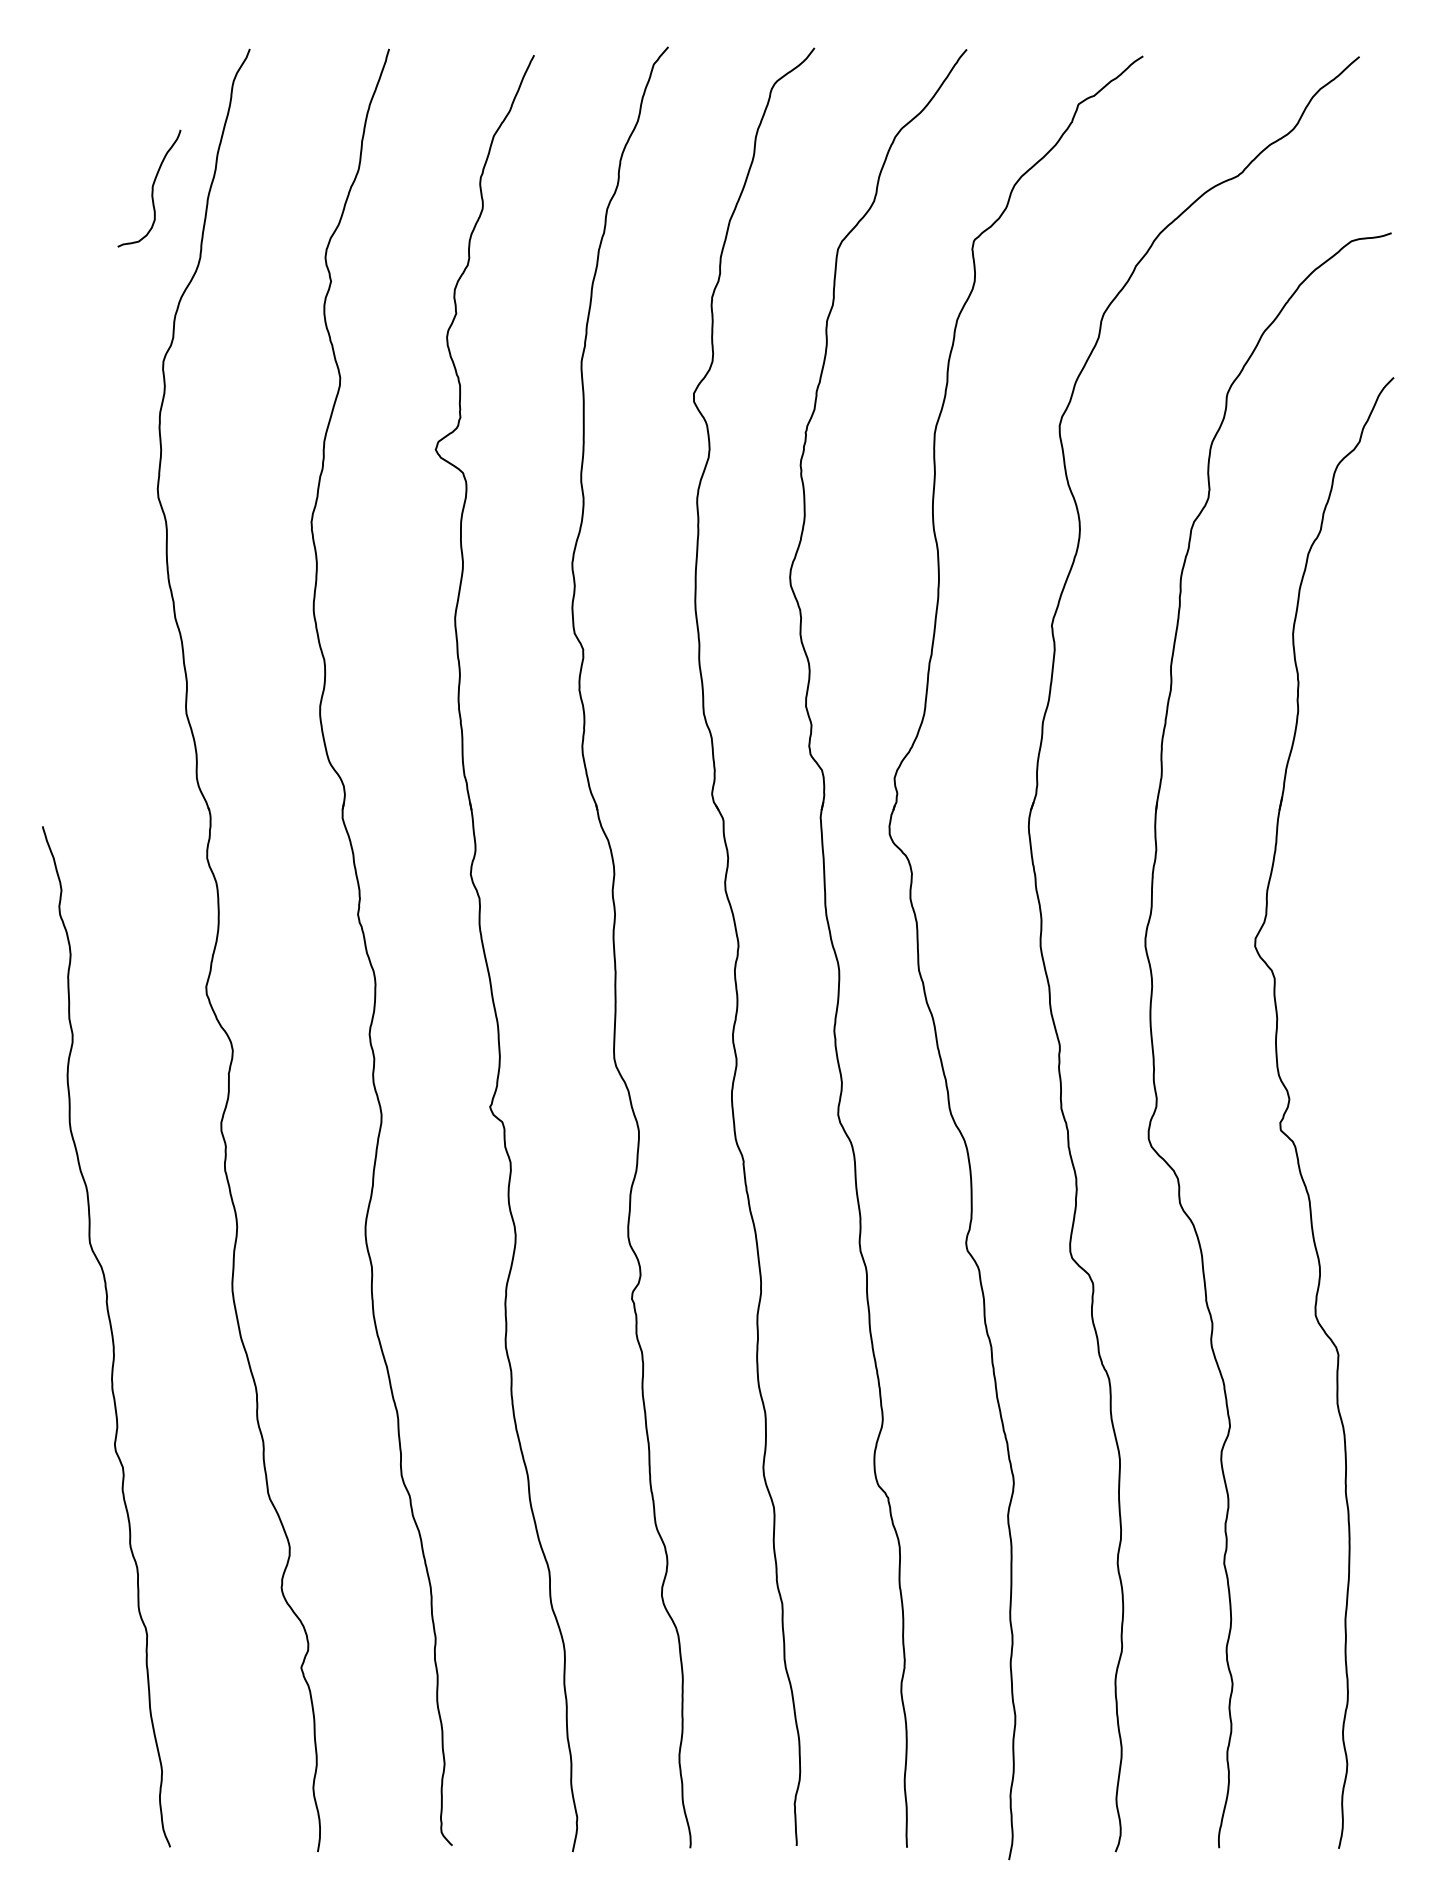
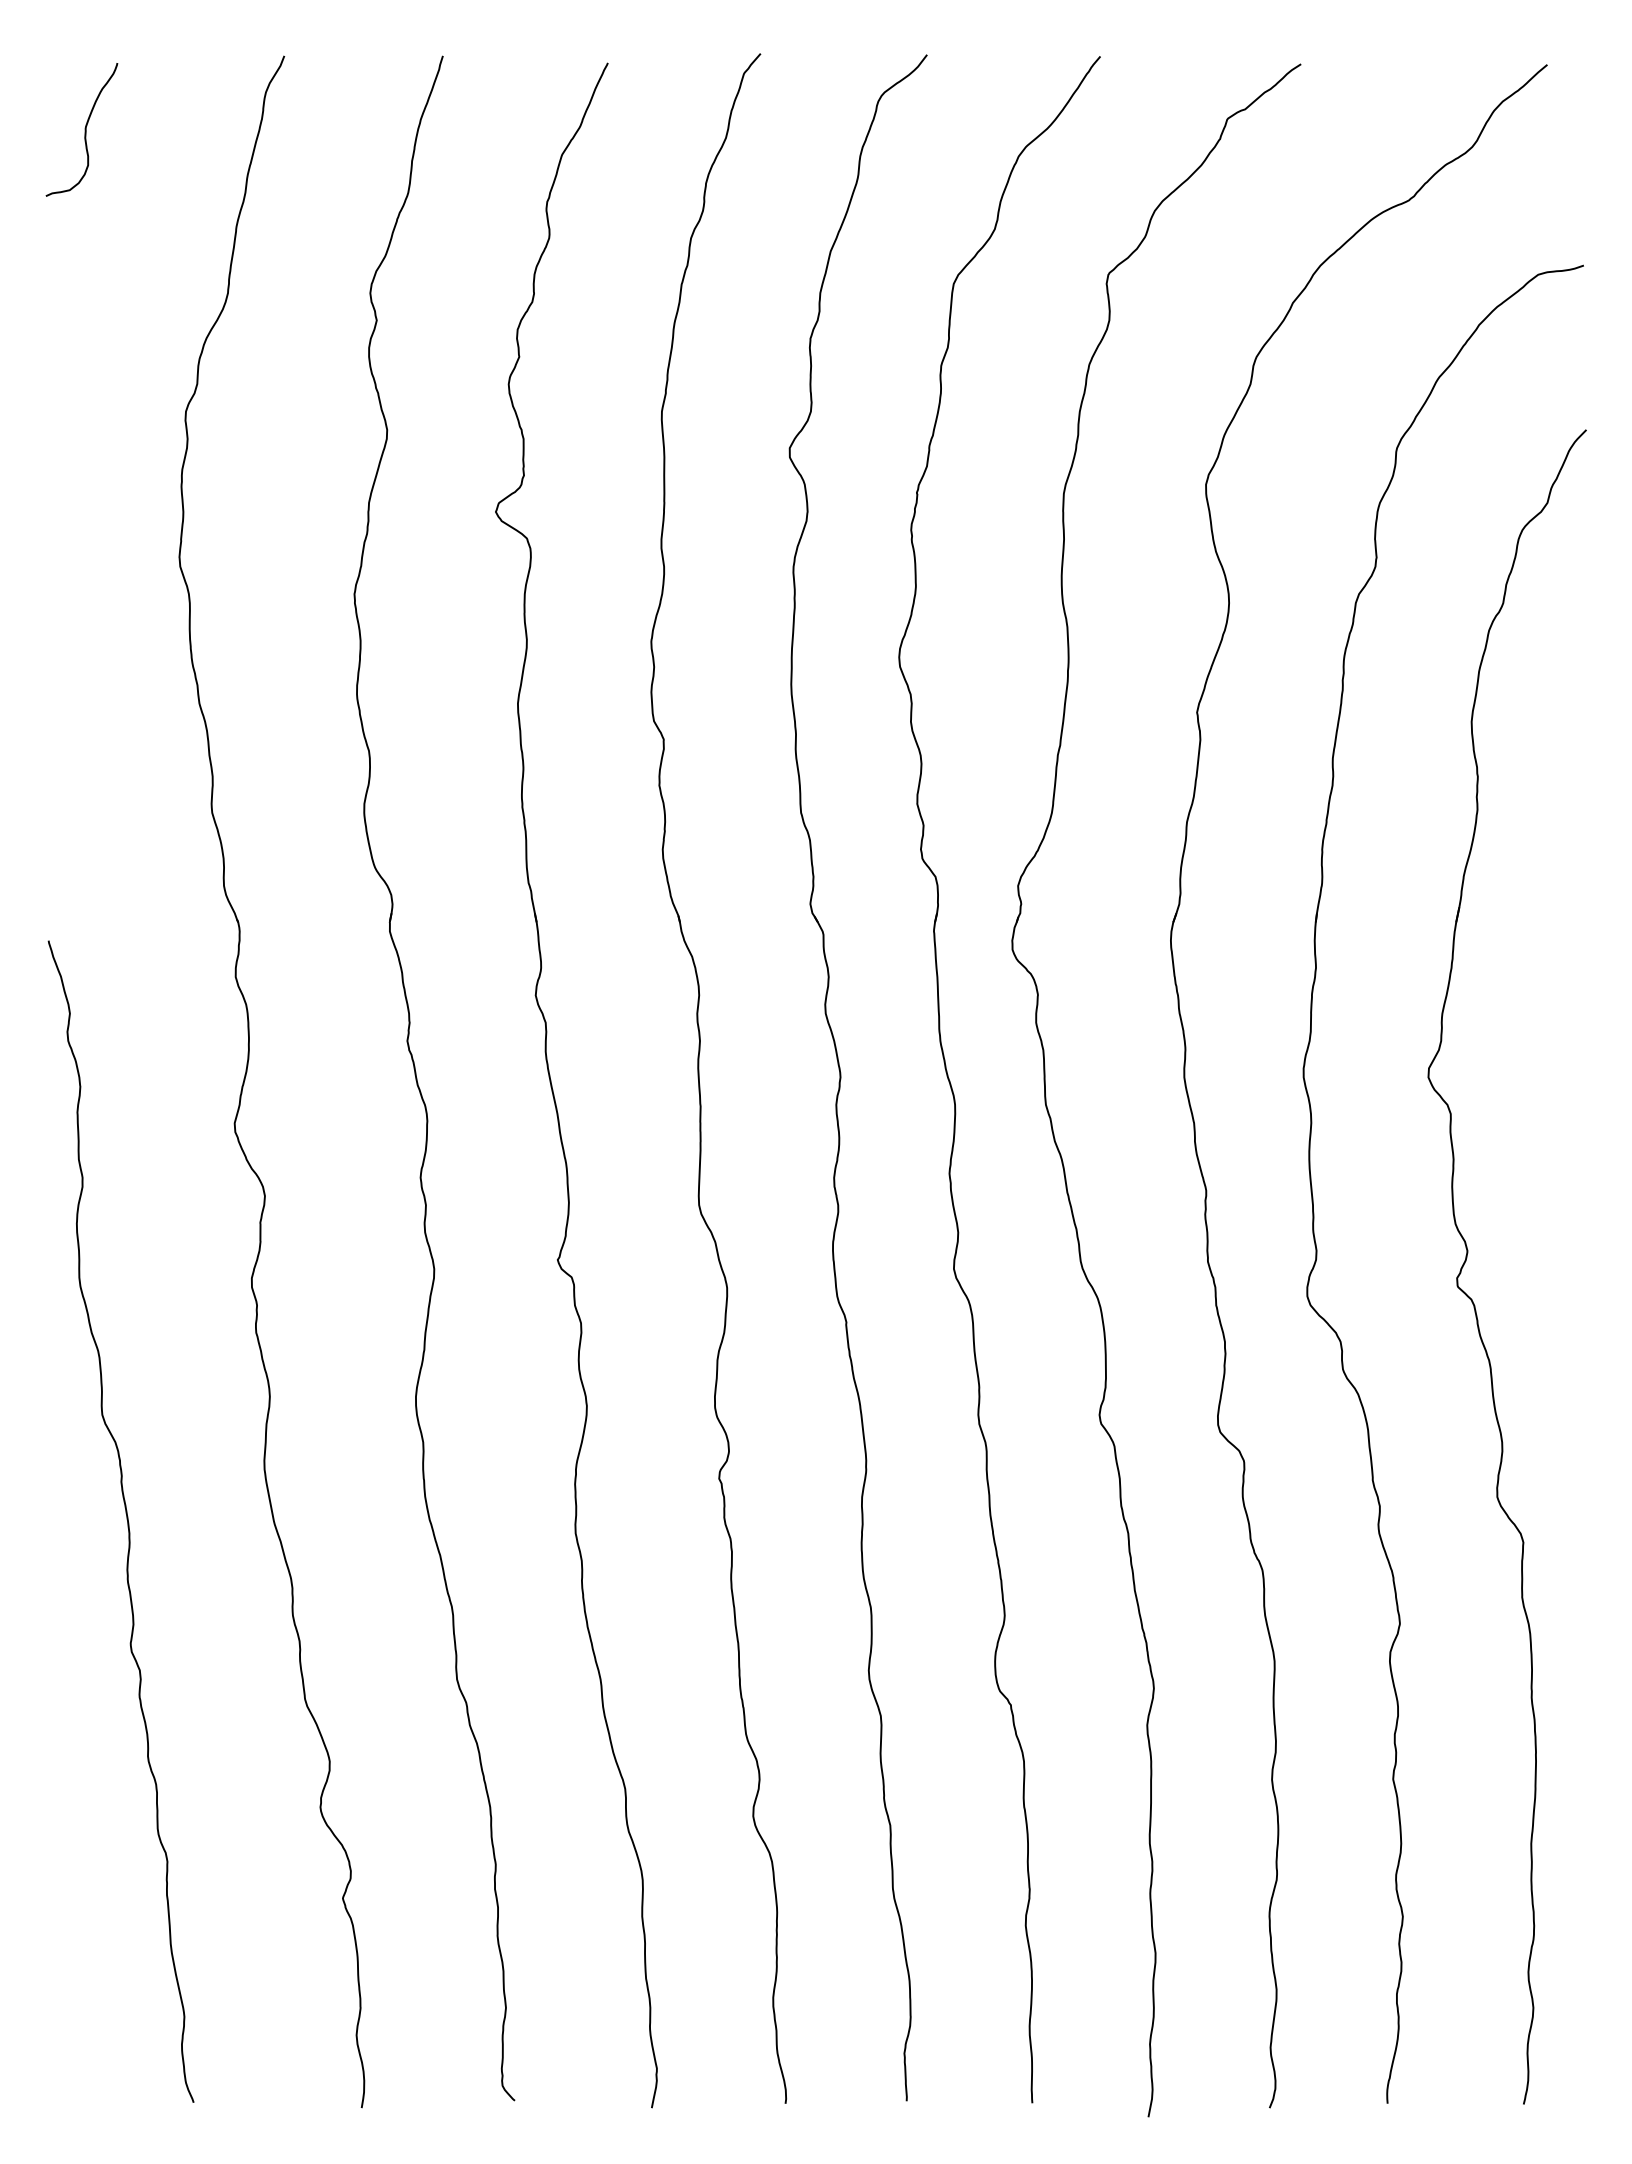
curve: (151, 188) -> (84, 129), moved

